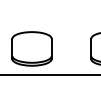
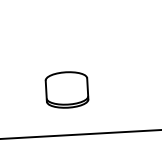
part: (31, 48) -> (66, 89), size x0.6

